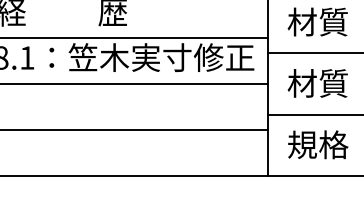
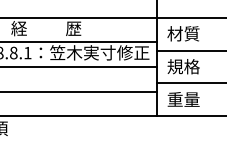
text: (317, 83) -> (183, 66), 材質 -> 規格
text: (317, 144) -> (183, 99), 規格 -> 重量

